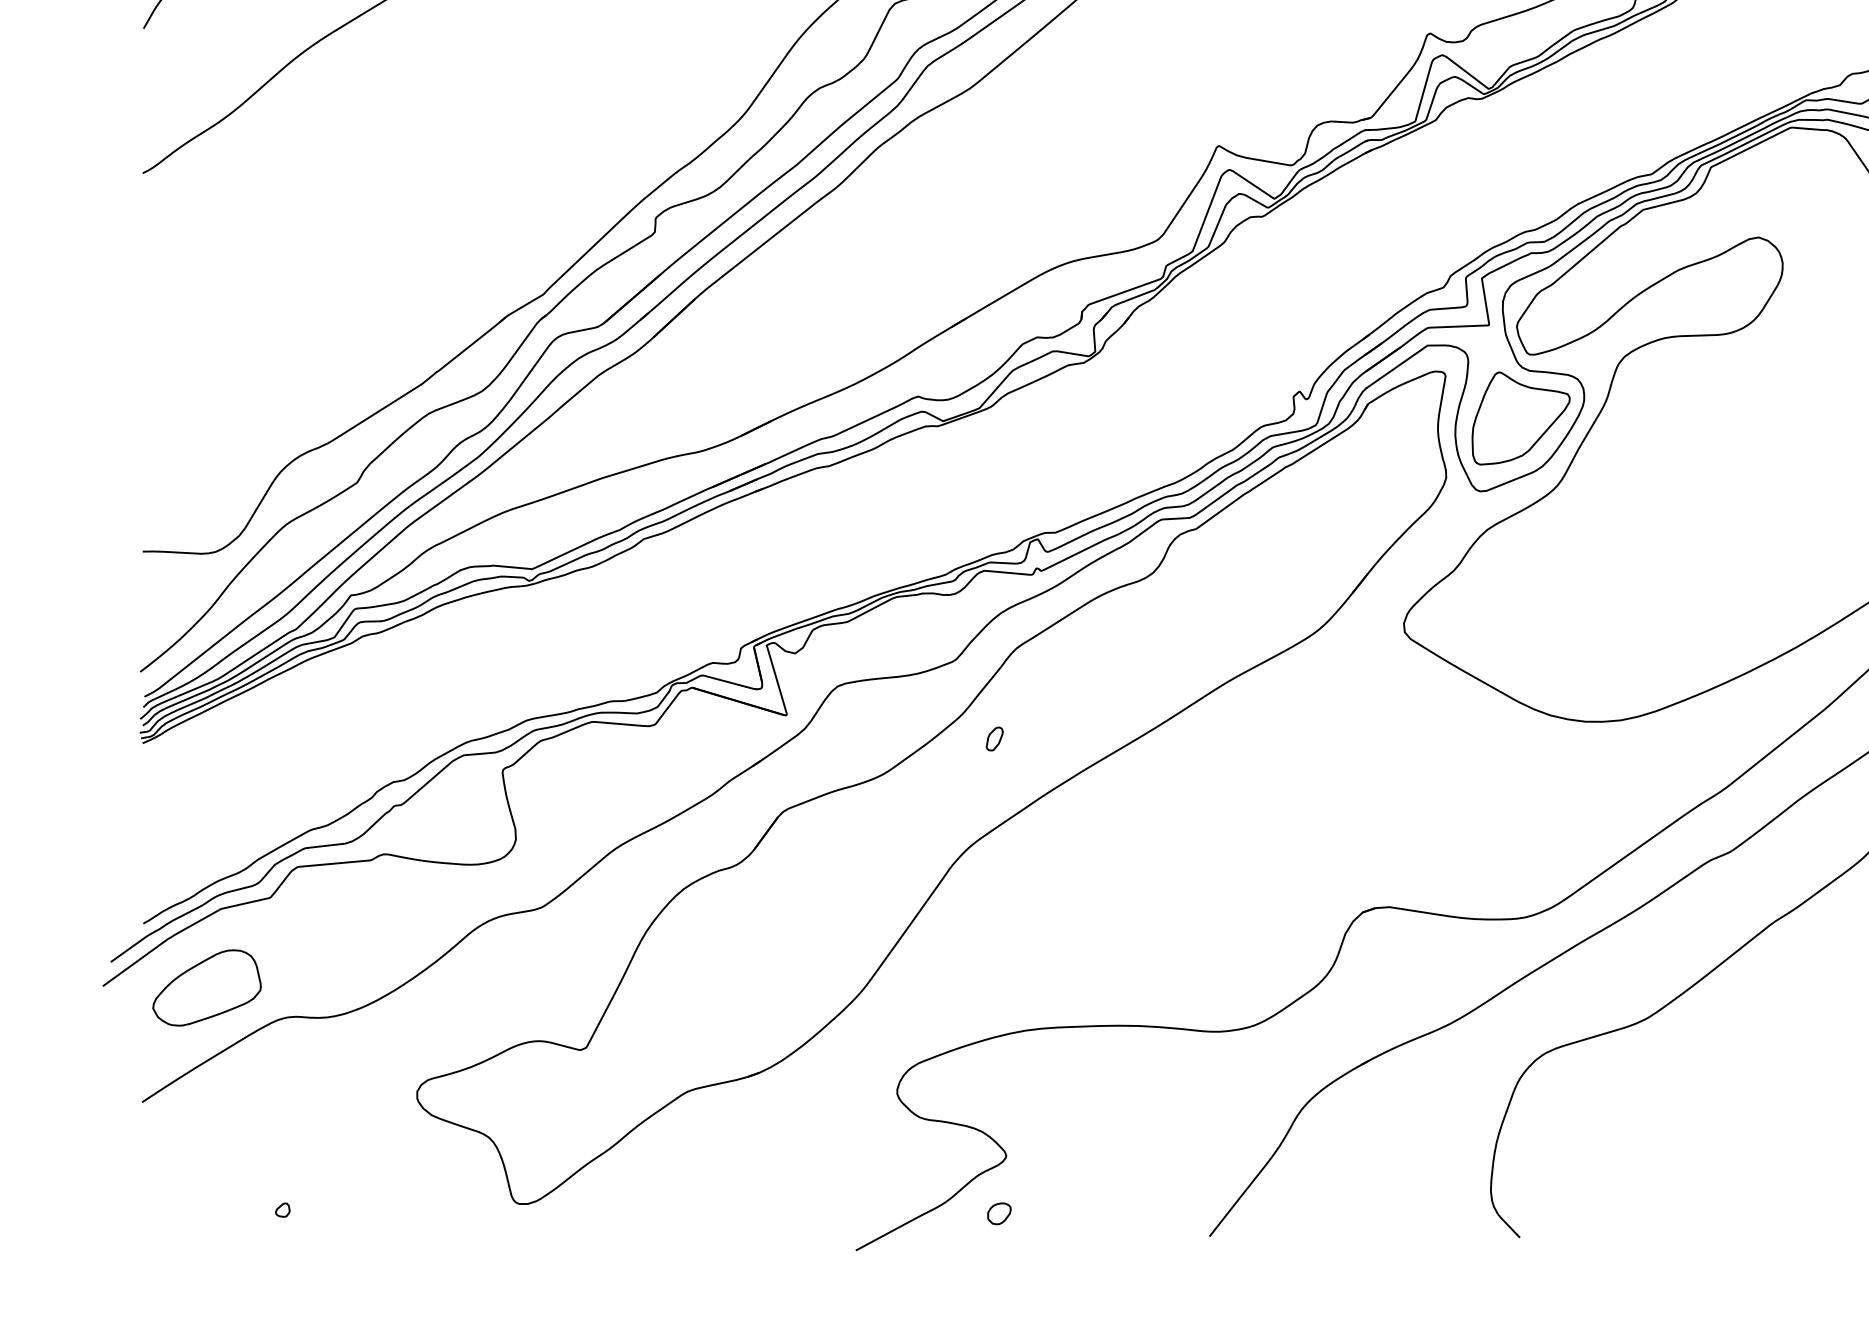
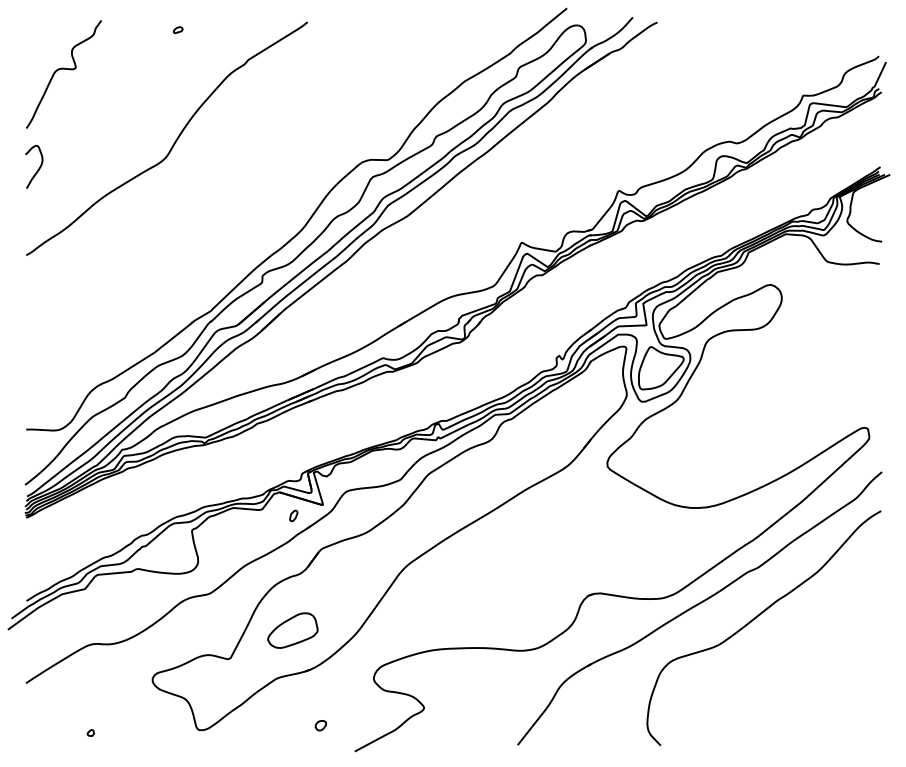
part: (994, 738) -> (293, 515), moved
part: (206, 987) -> (292, 630), moved
part: (998, 1213) -> (320, 725), moved

